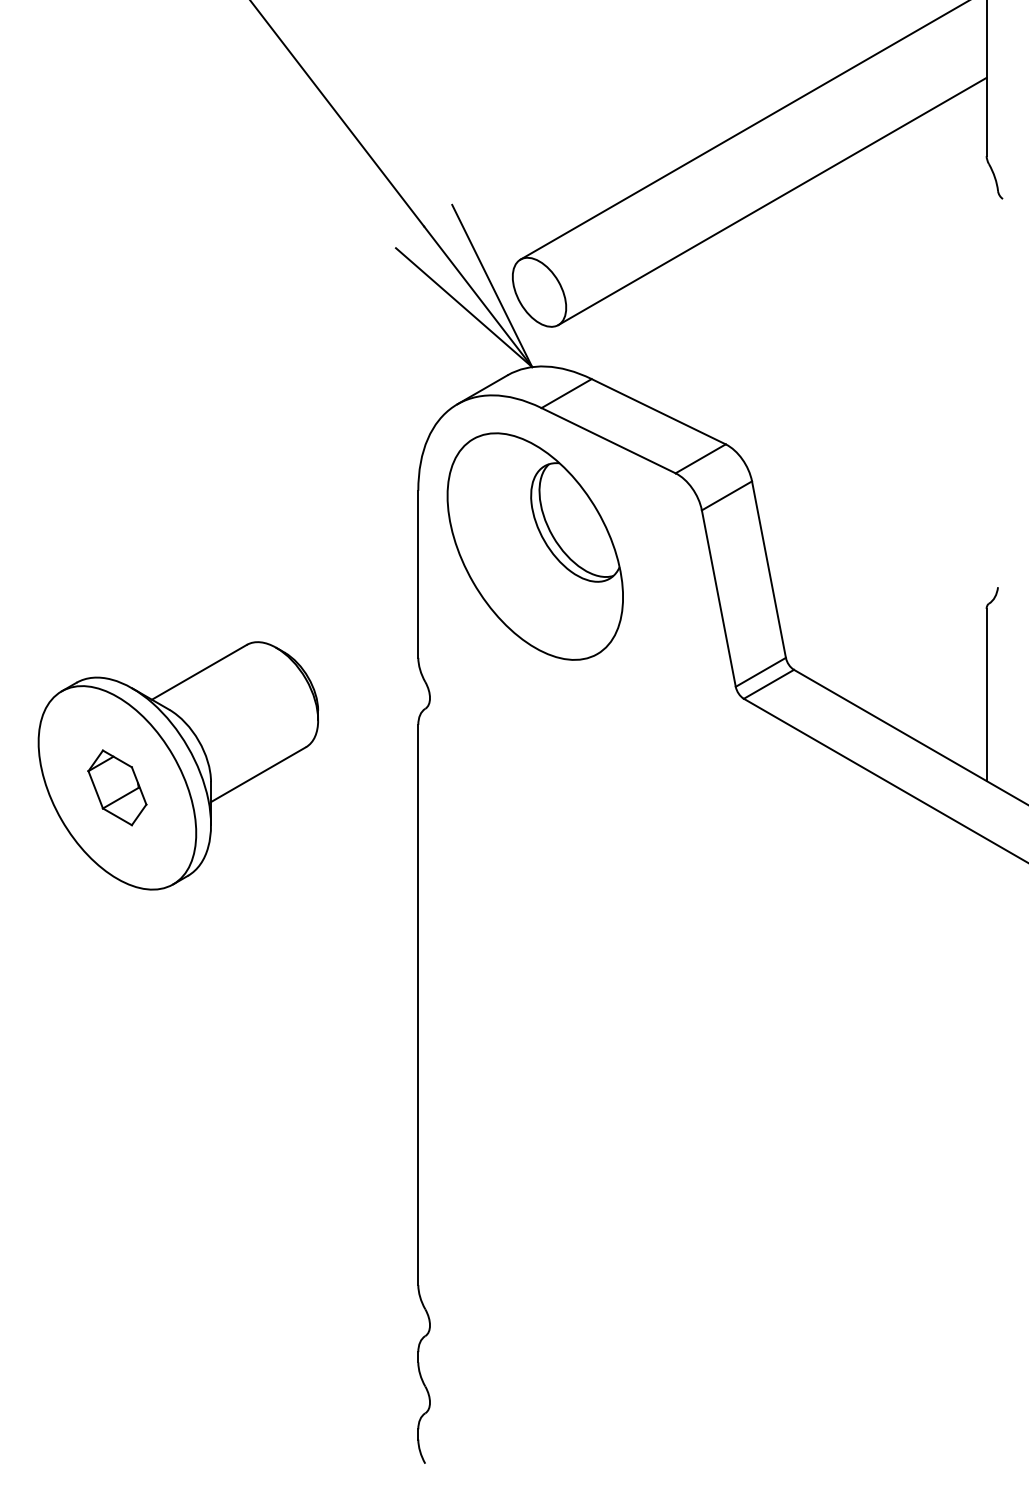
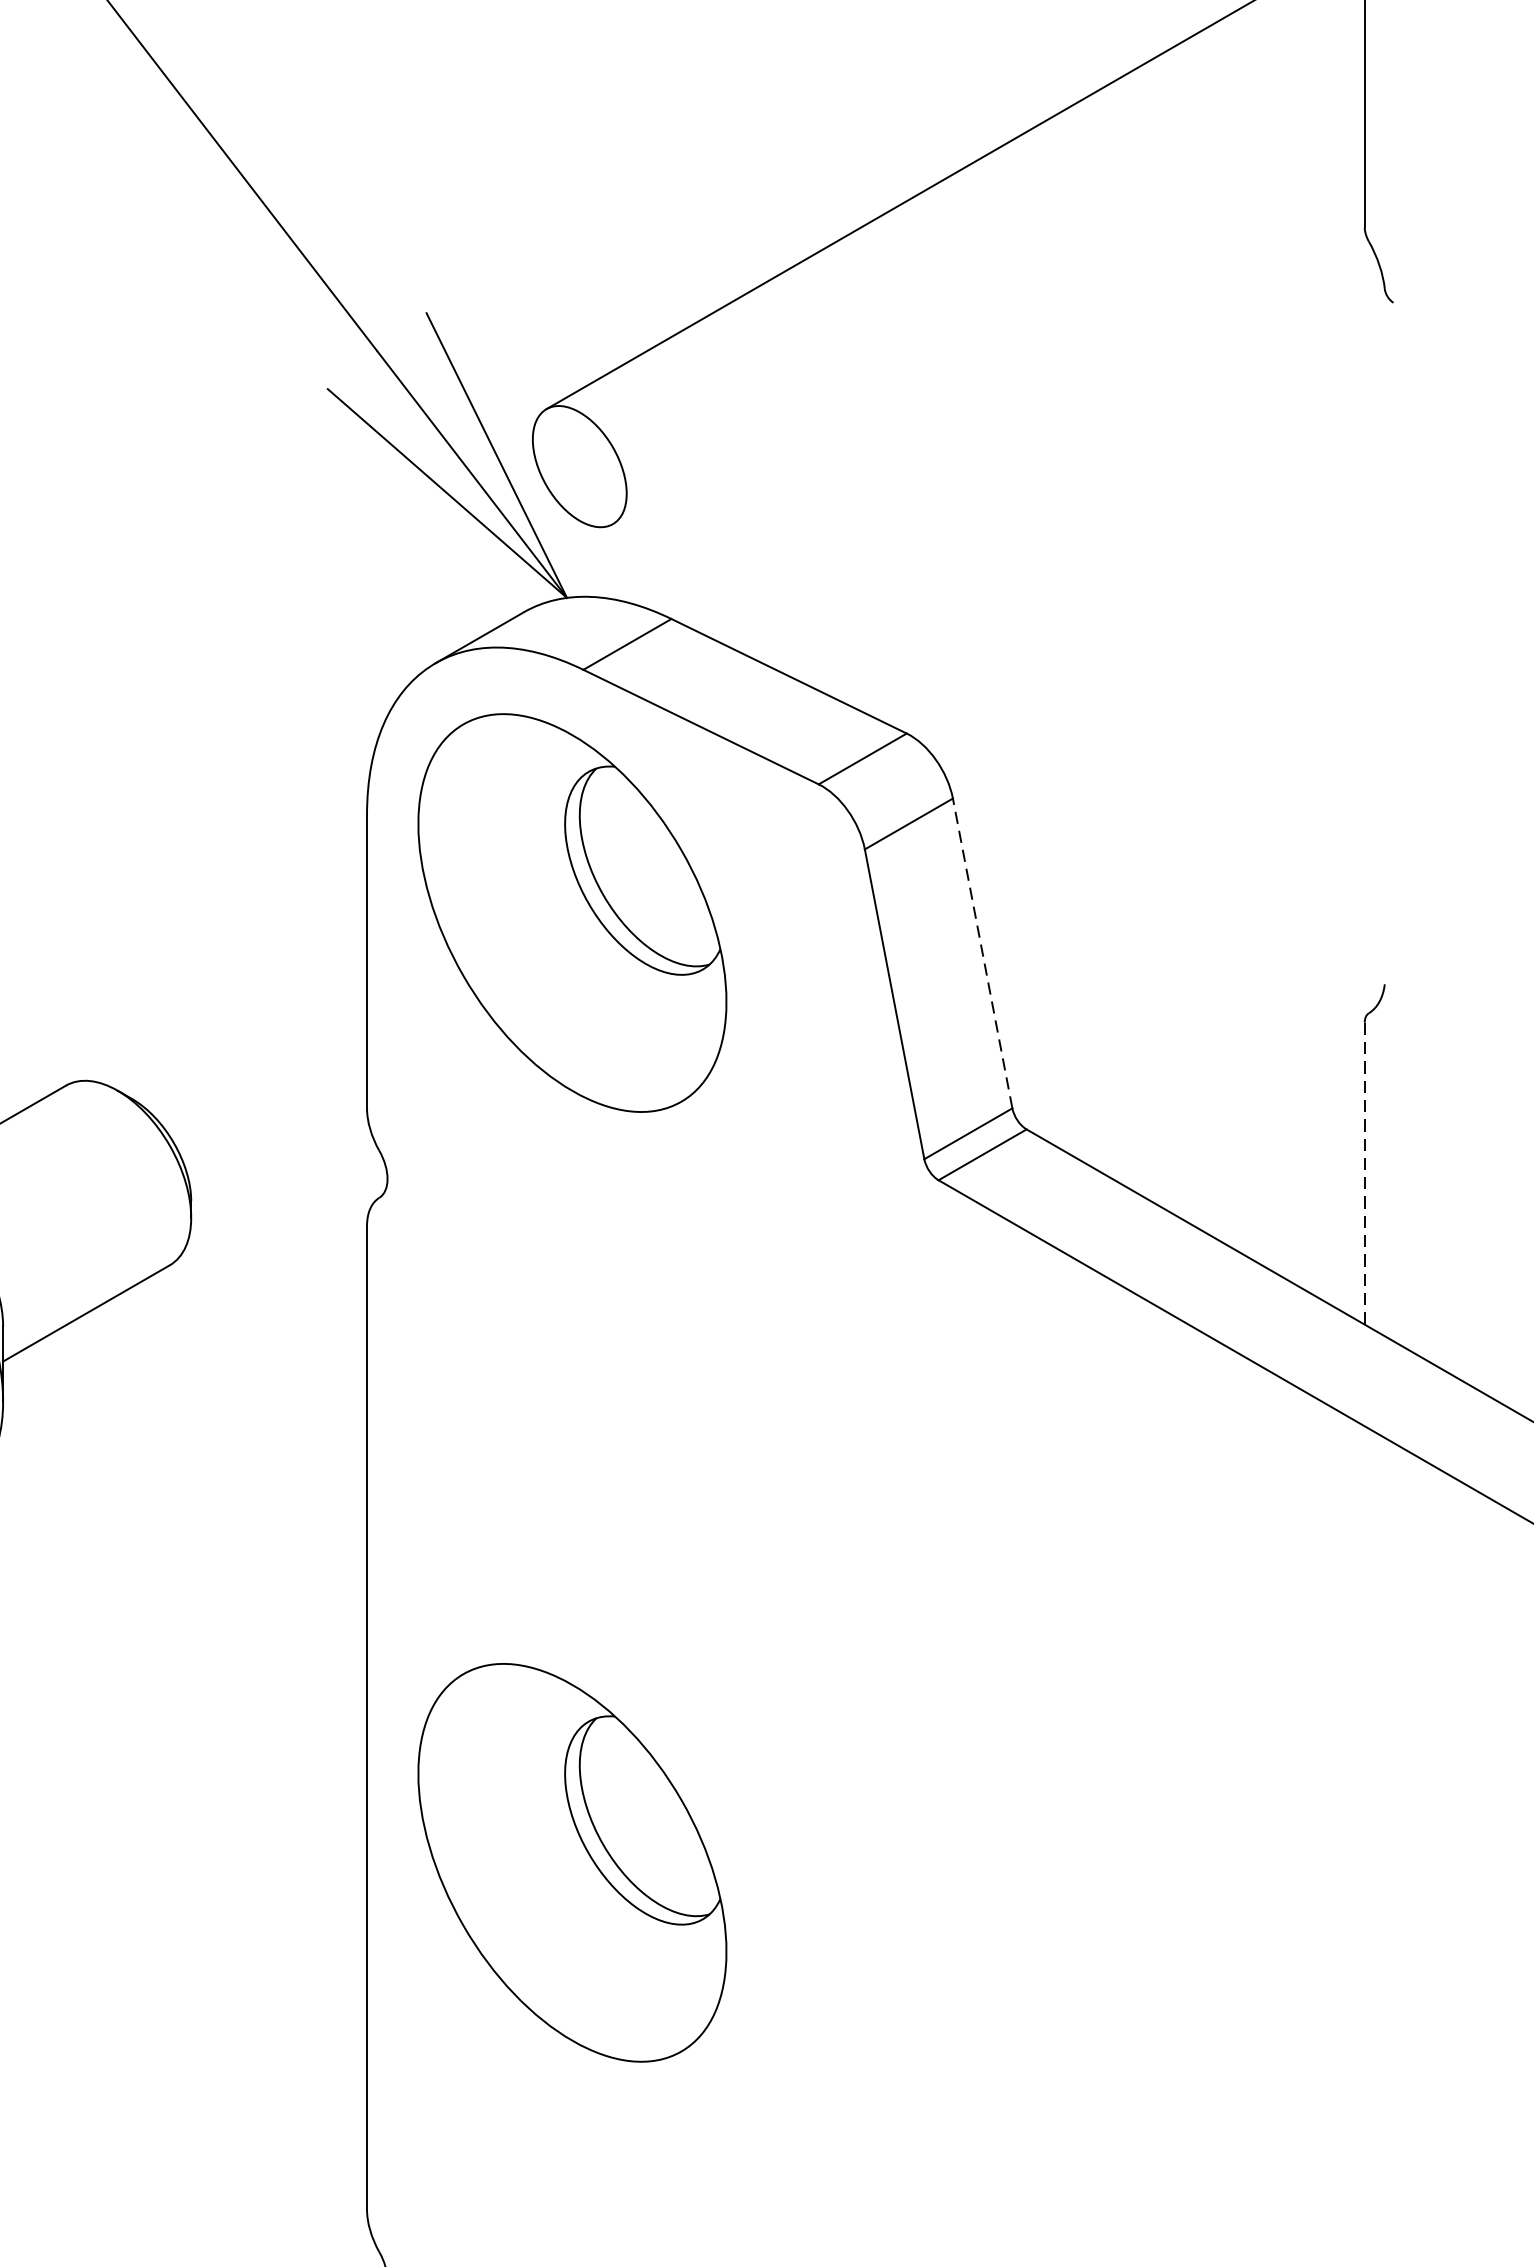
line: (772, 201) -> (988, 307), removed
line: (768, 569) -> (981, 953), solid -> dashed
line: (986, 695) -> (1364, 1174), solid -> dashed
part: (534, 1087) -> (570, 1862), added

